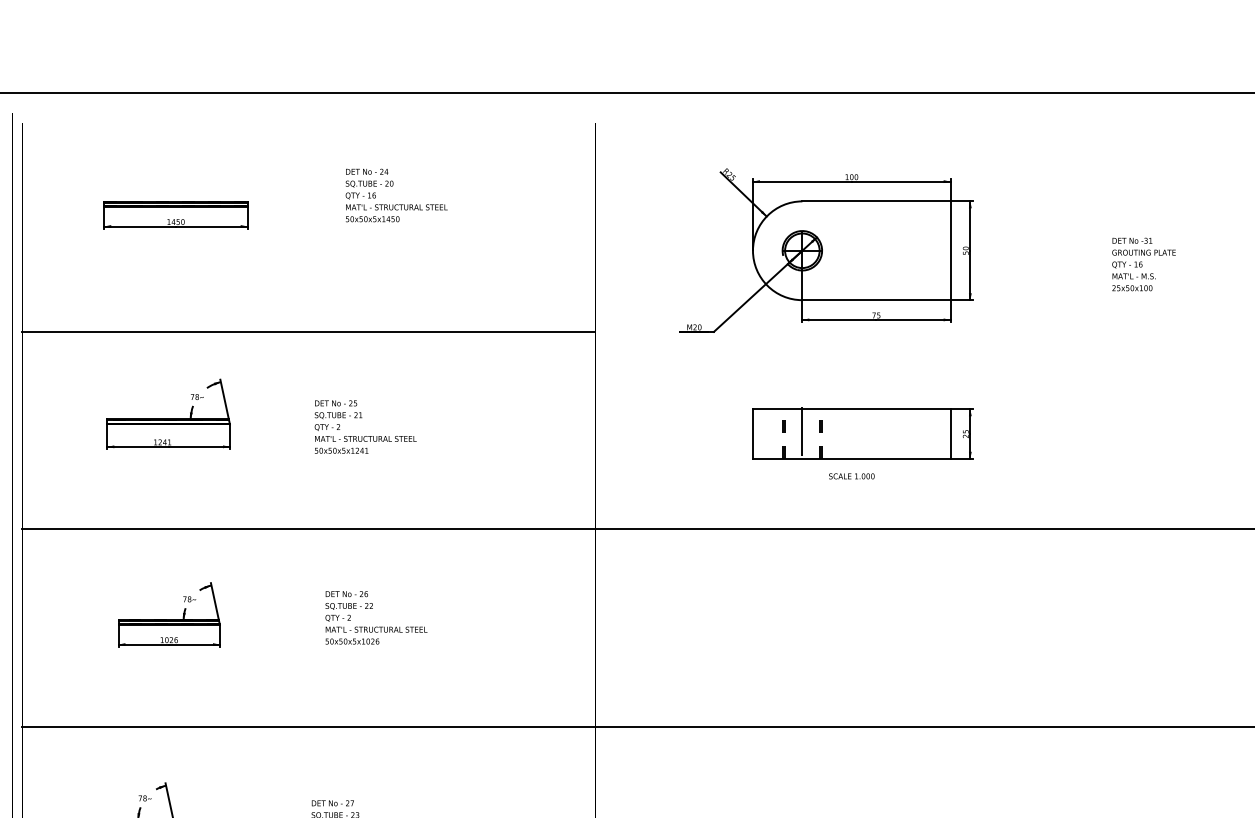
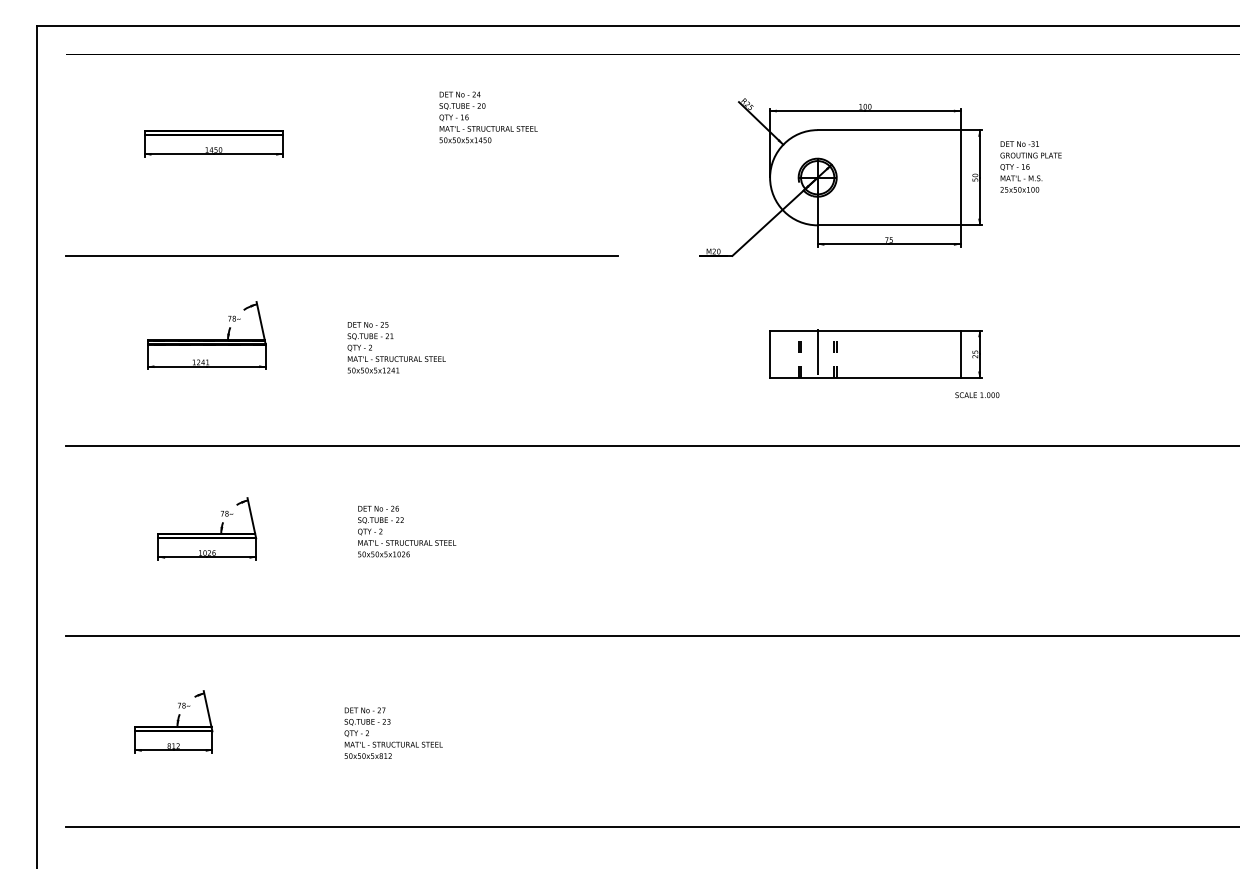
text: (396, 195) -> (488, 117), moved
text: (1143, 264) -> (1030, 166), moved
text: (851, 476) -> (977, 395), moved

